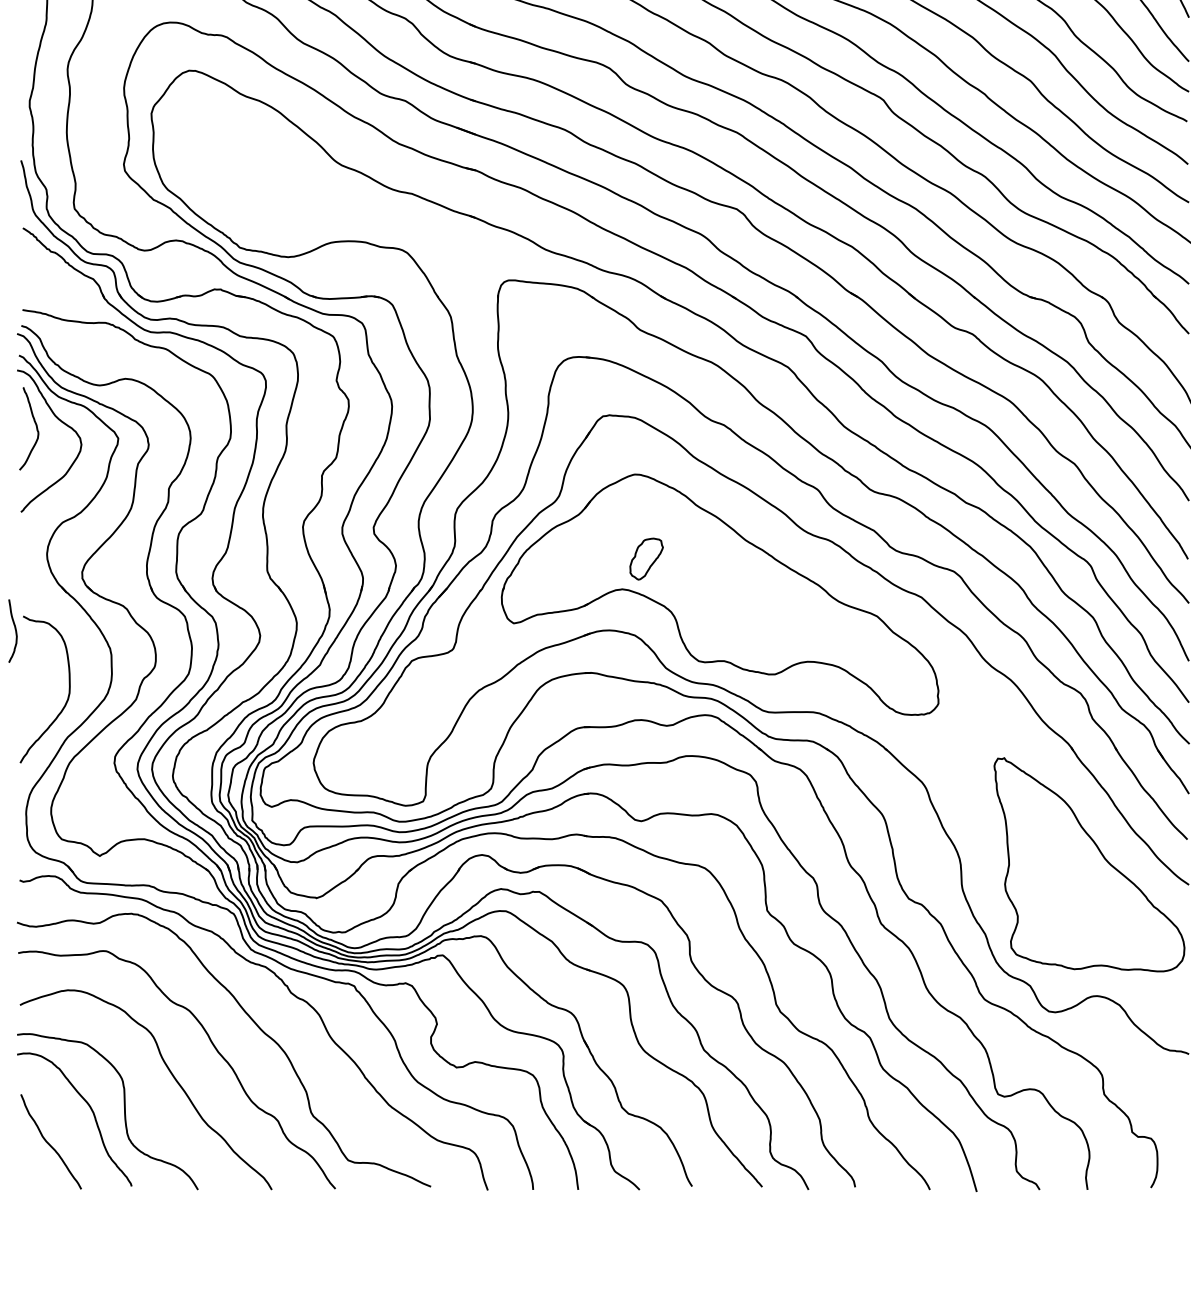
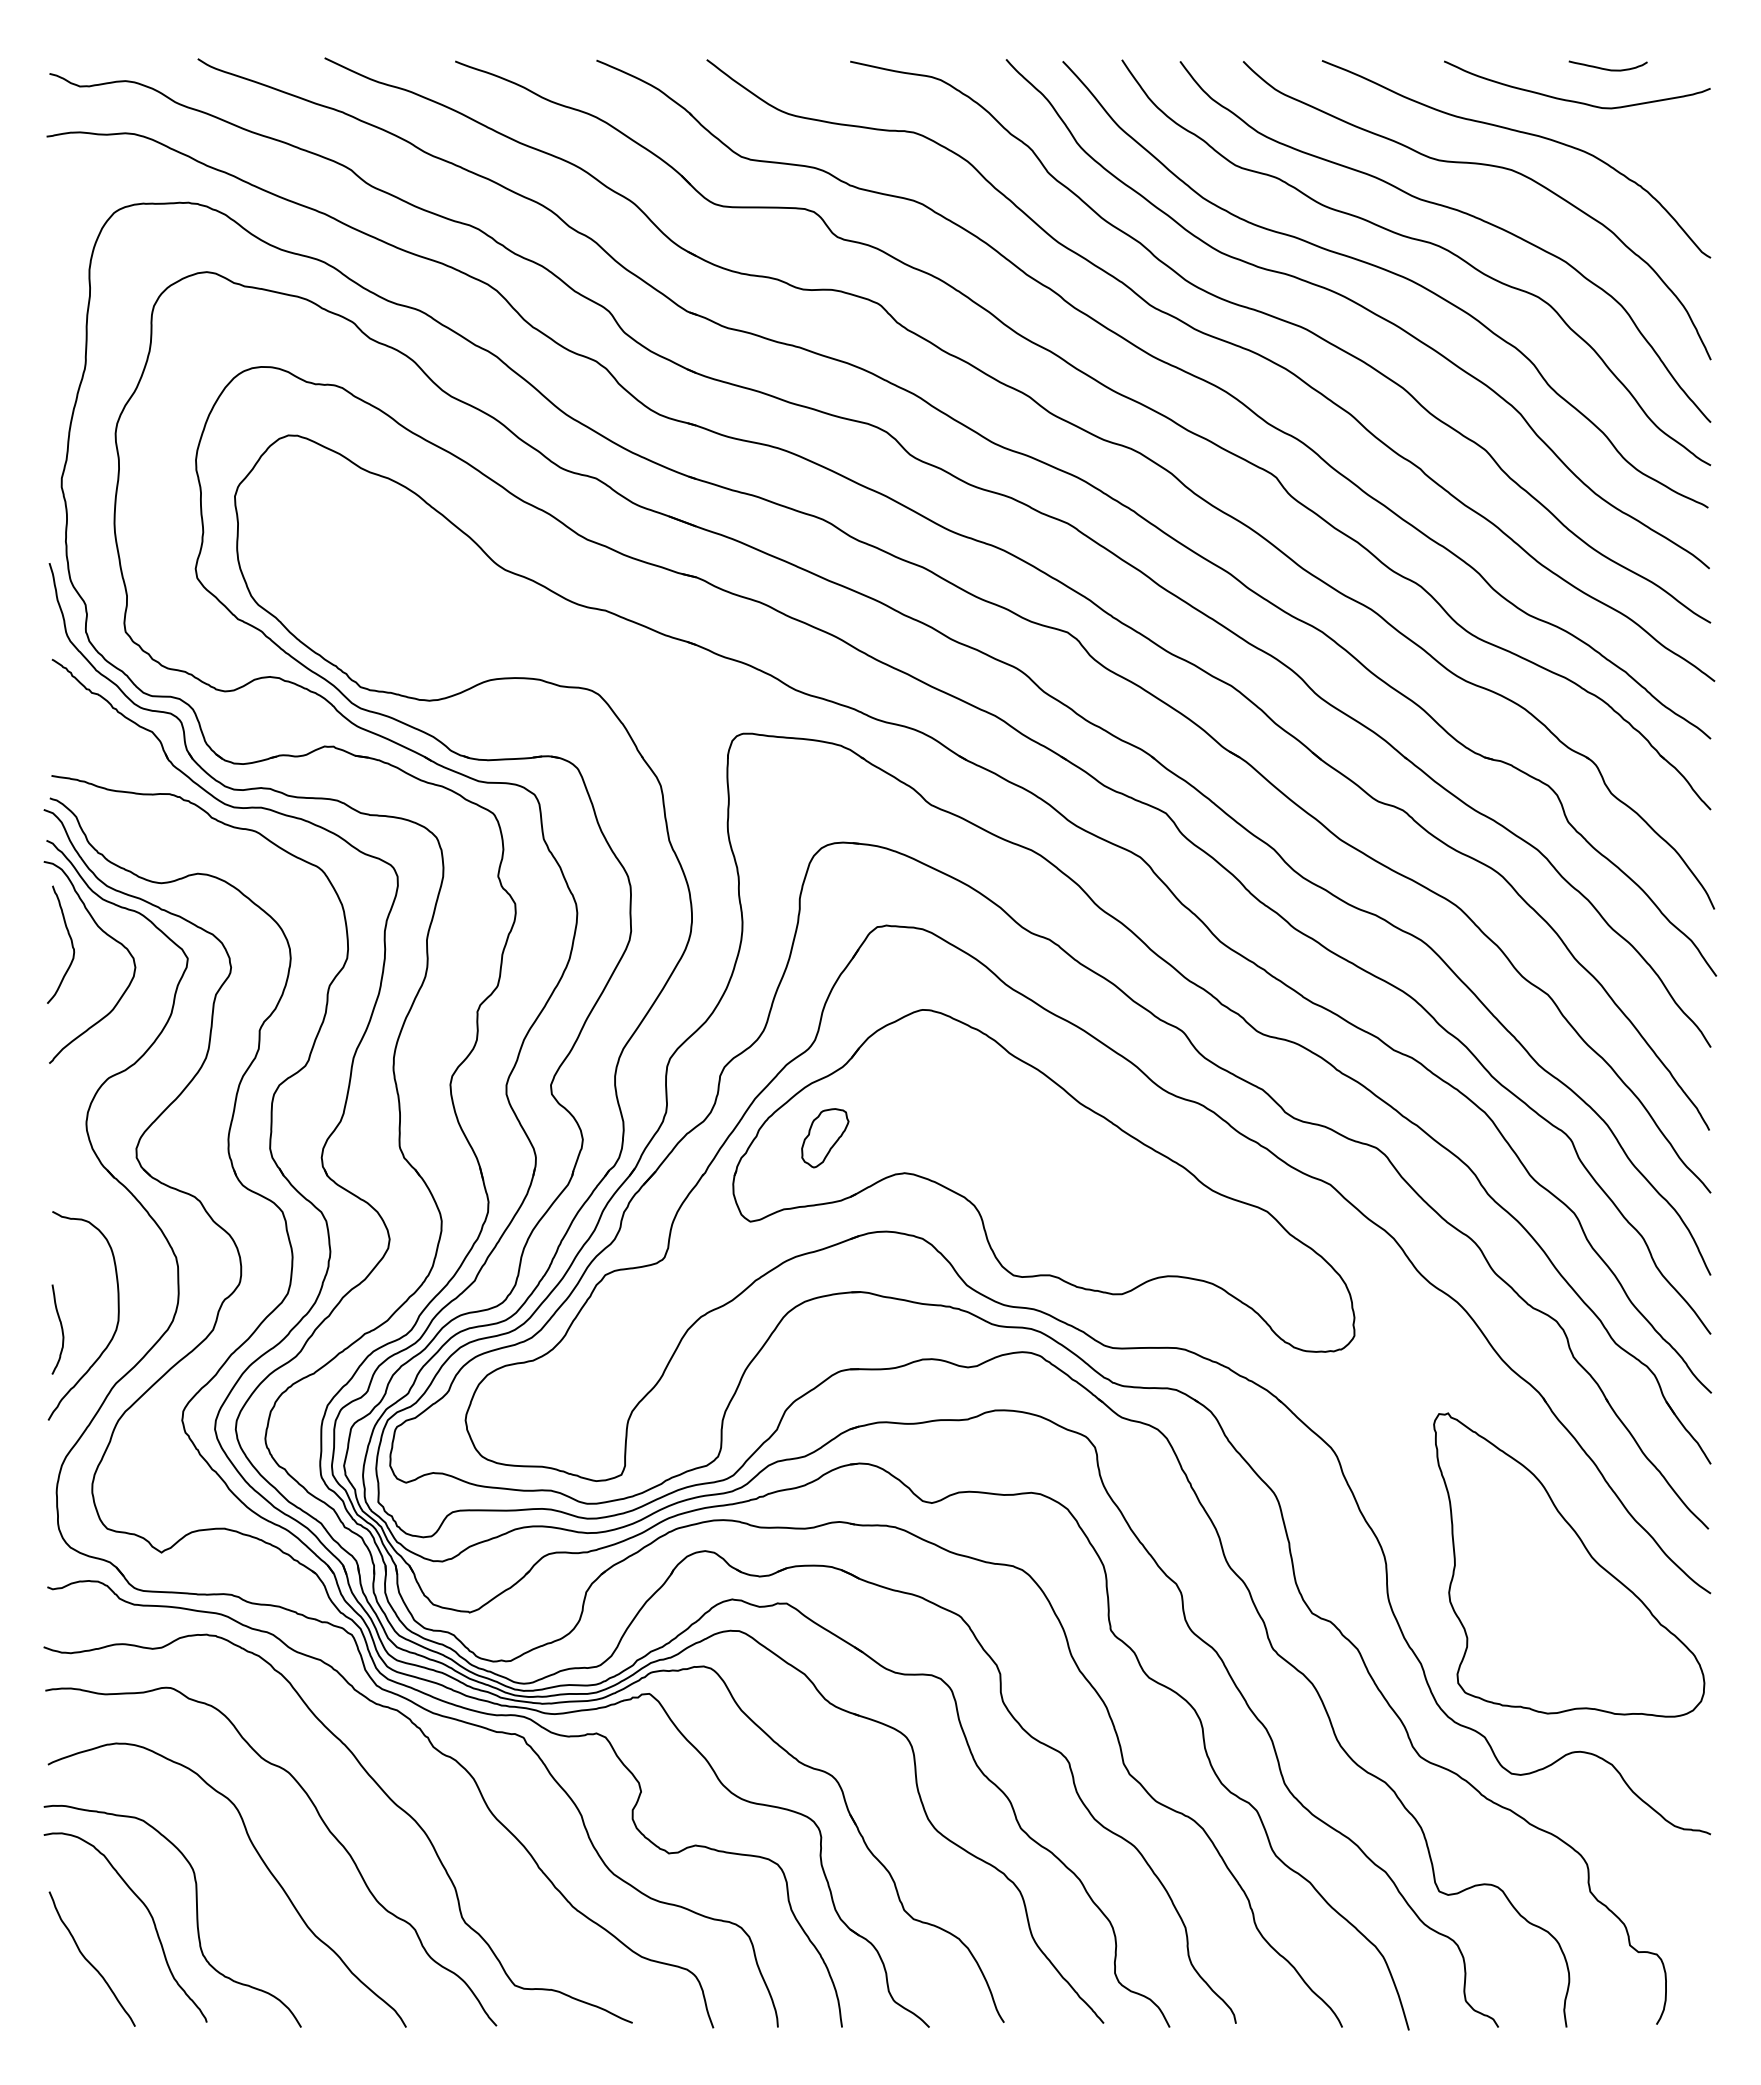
part: (646, 559) -> (825, 1138), moved
curve: (15, 631) -> (61, 1329), moved

